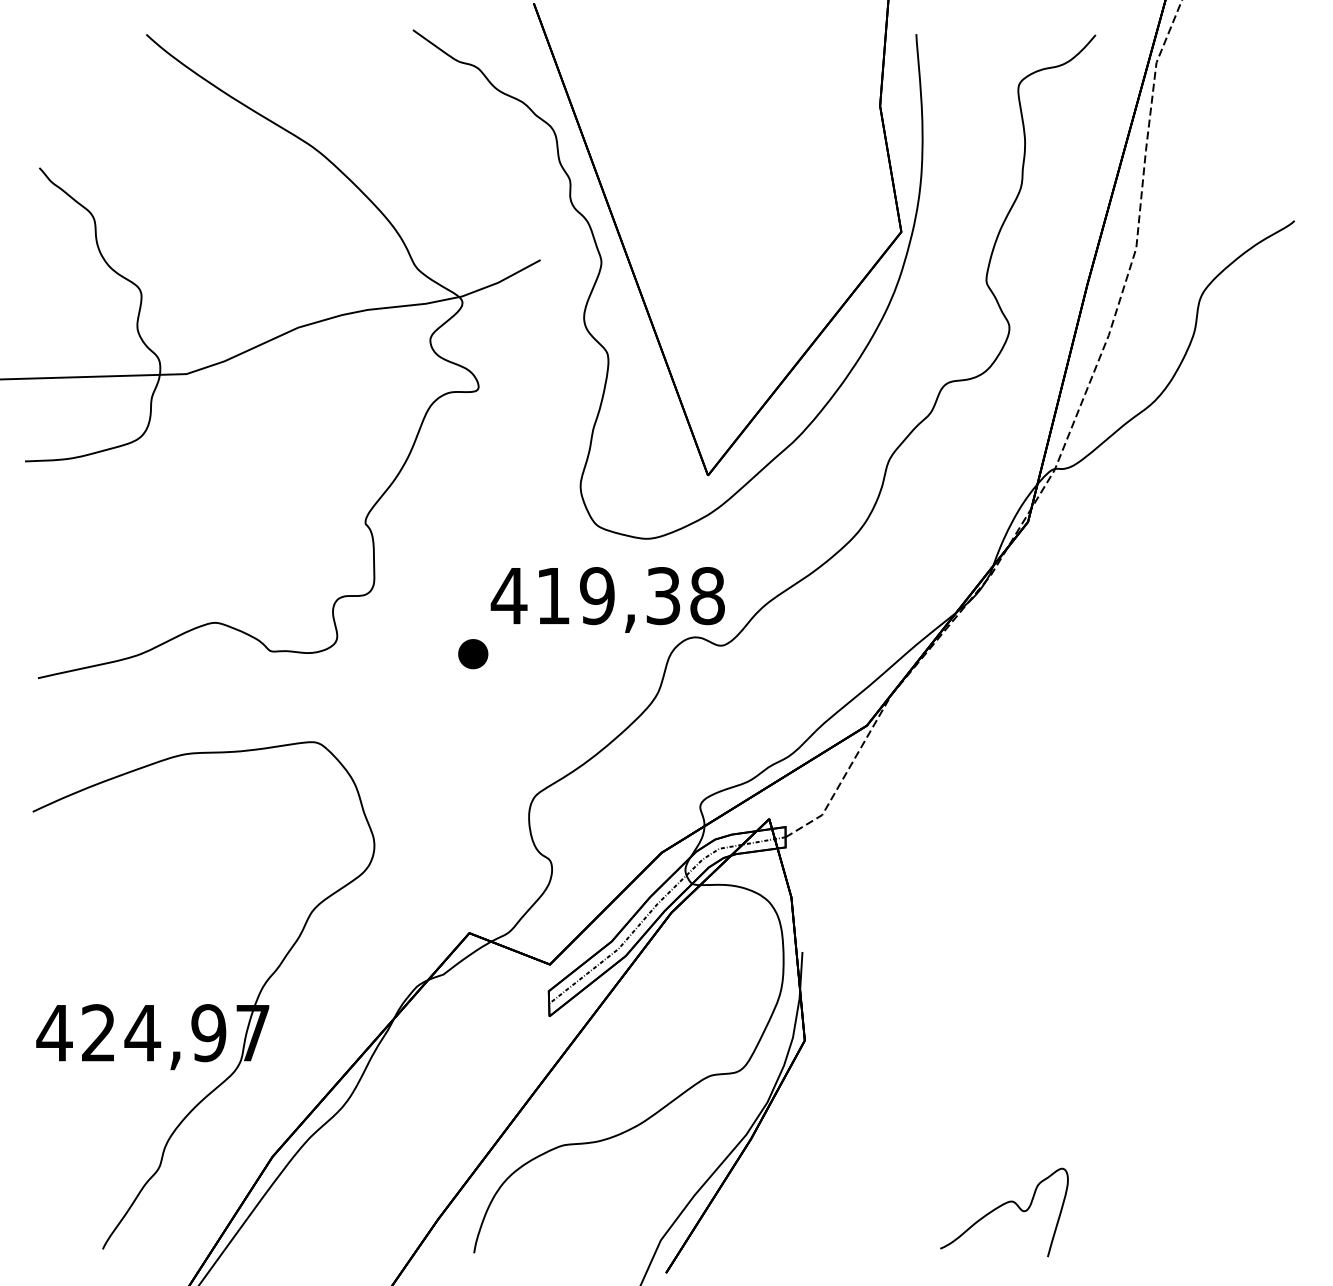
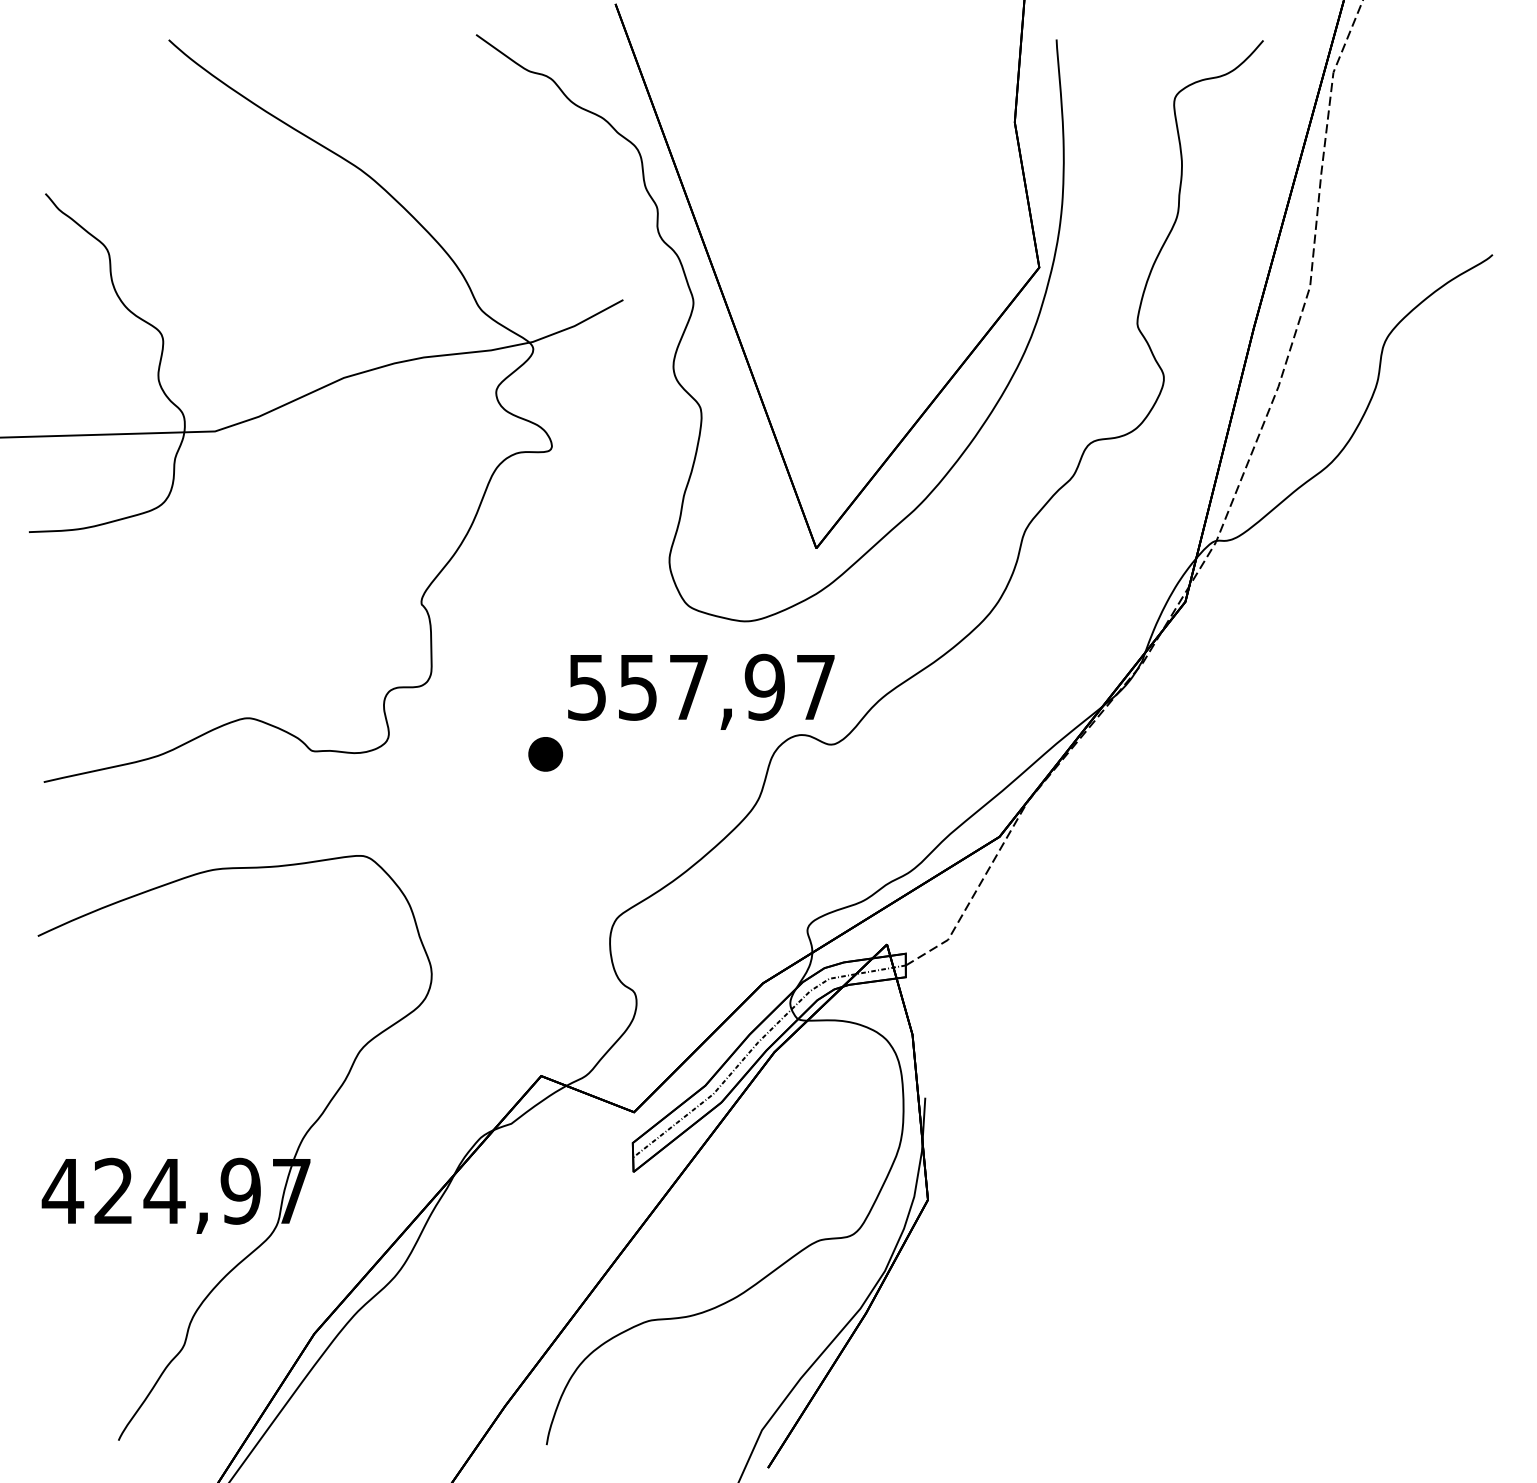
text: (607, 595) -> (700, 686), 419,38 -> 557,97
part: (1001, 1206) -> (1154, 1391), removed

